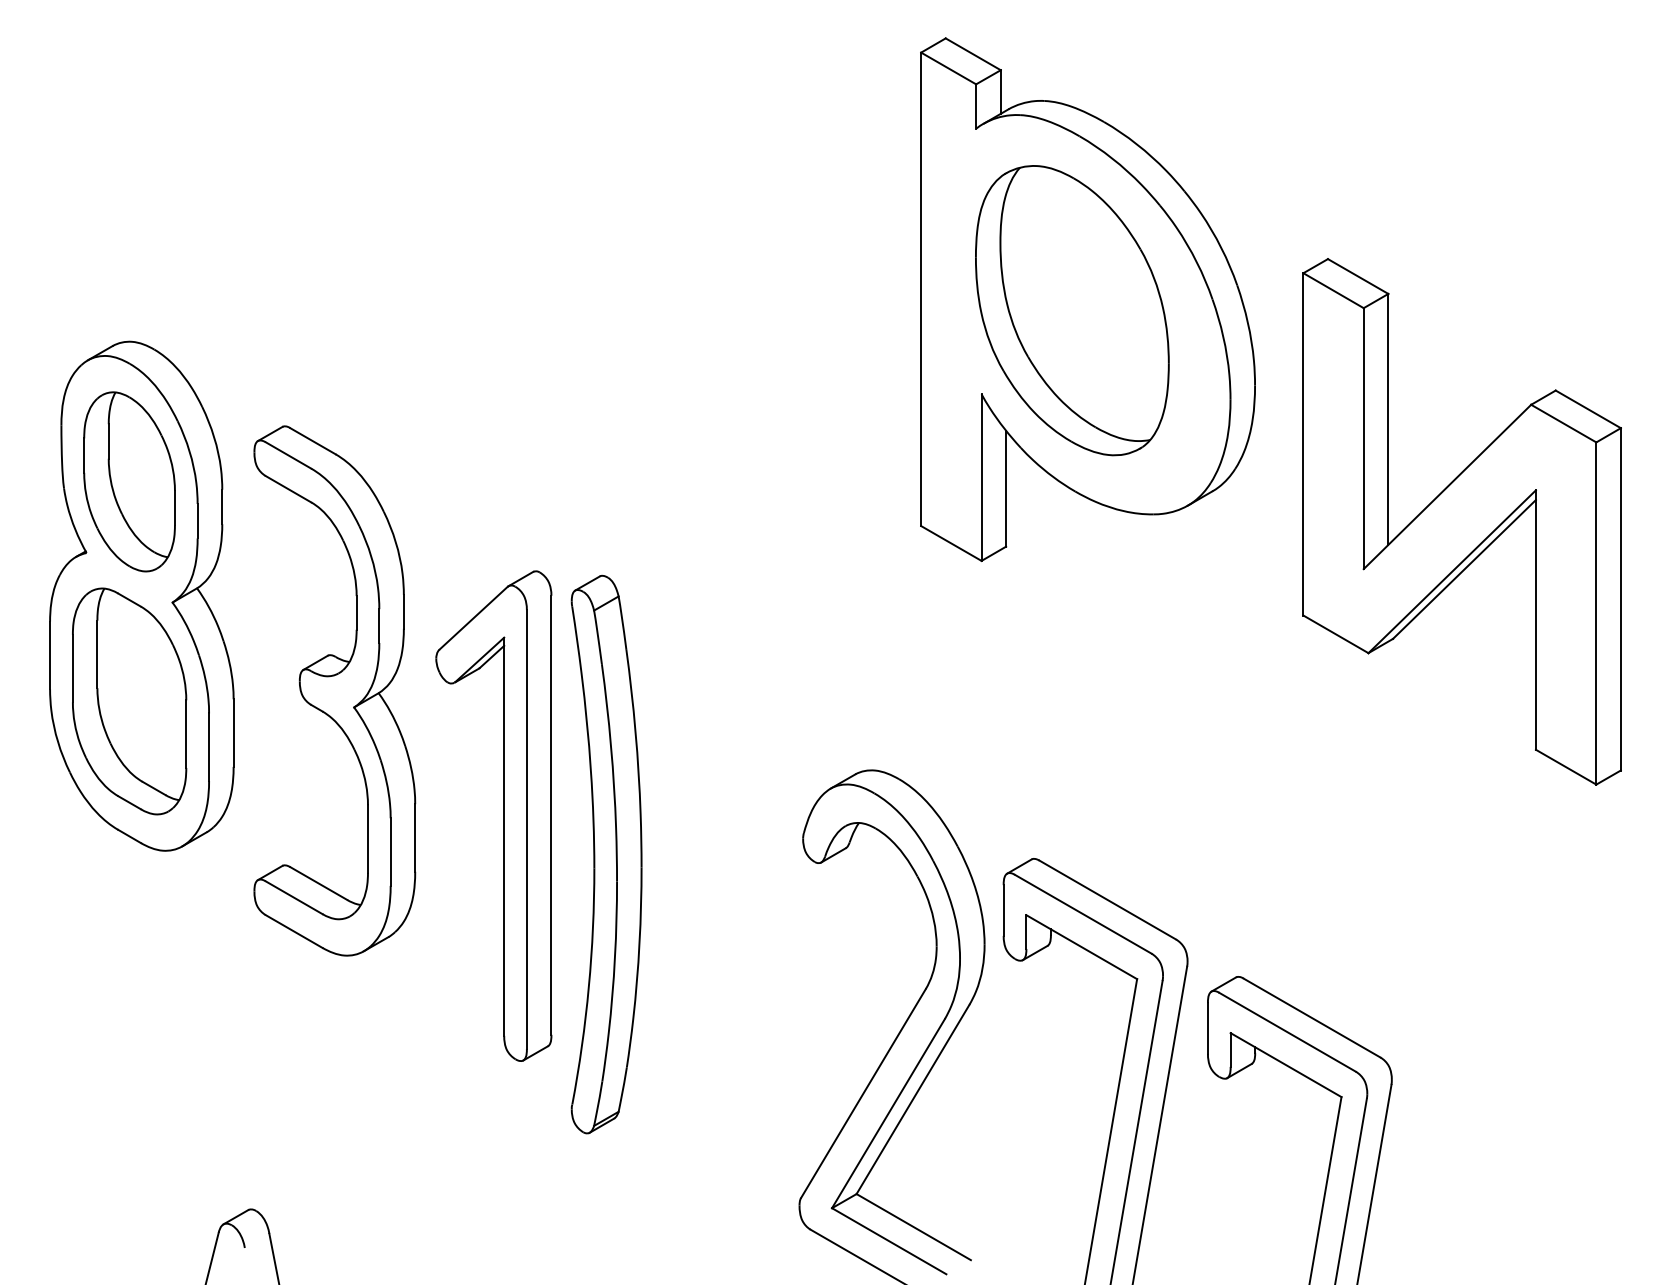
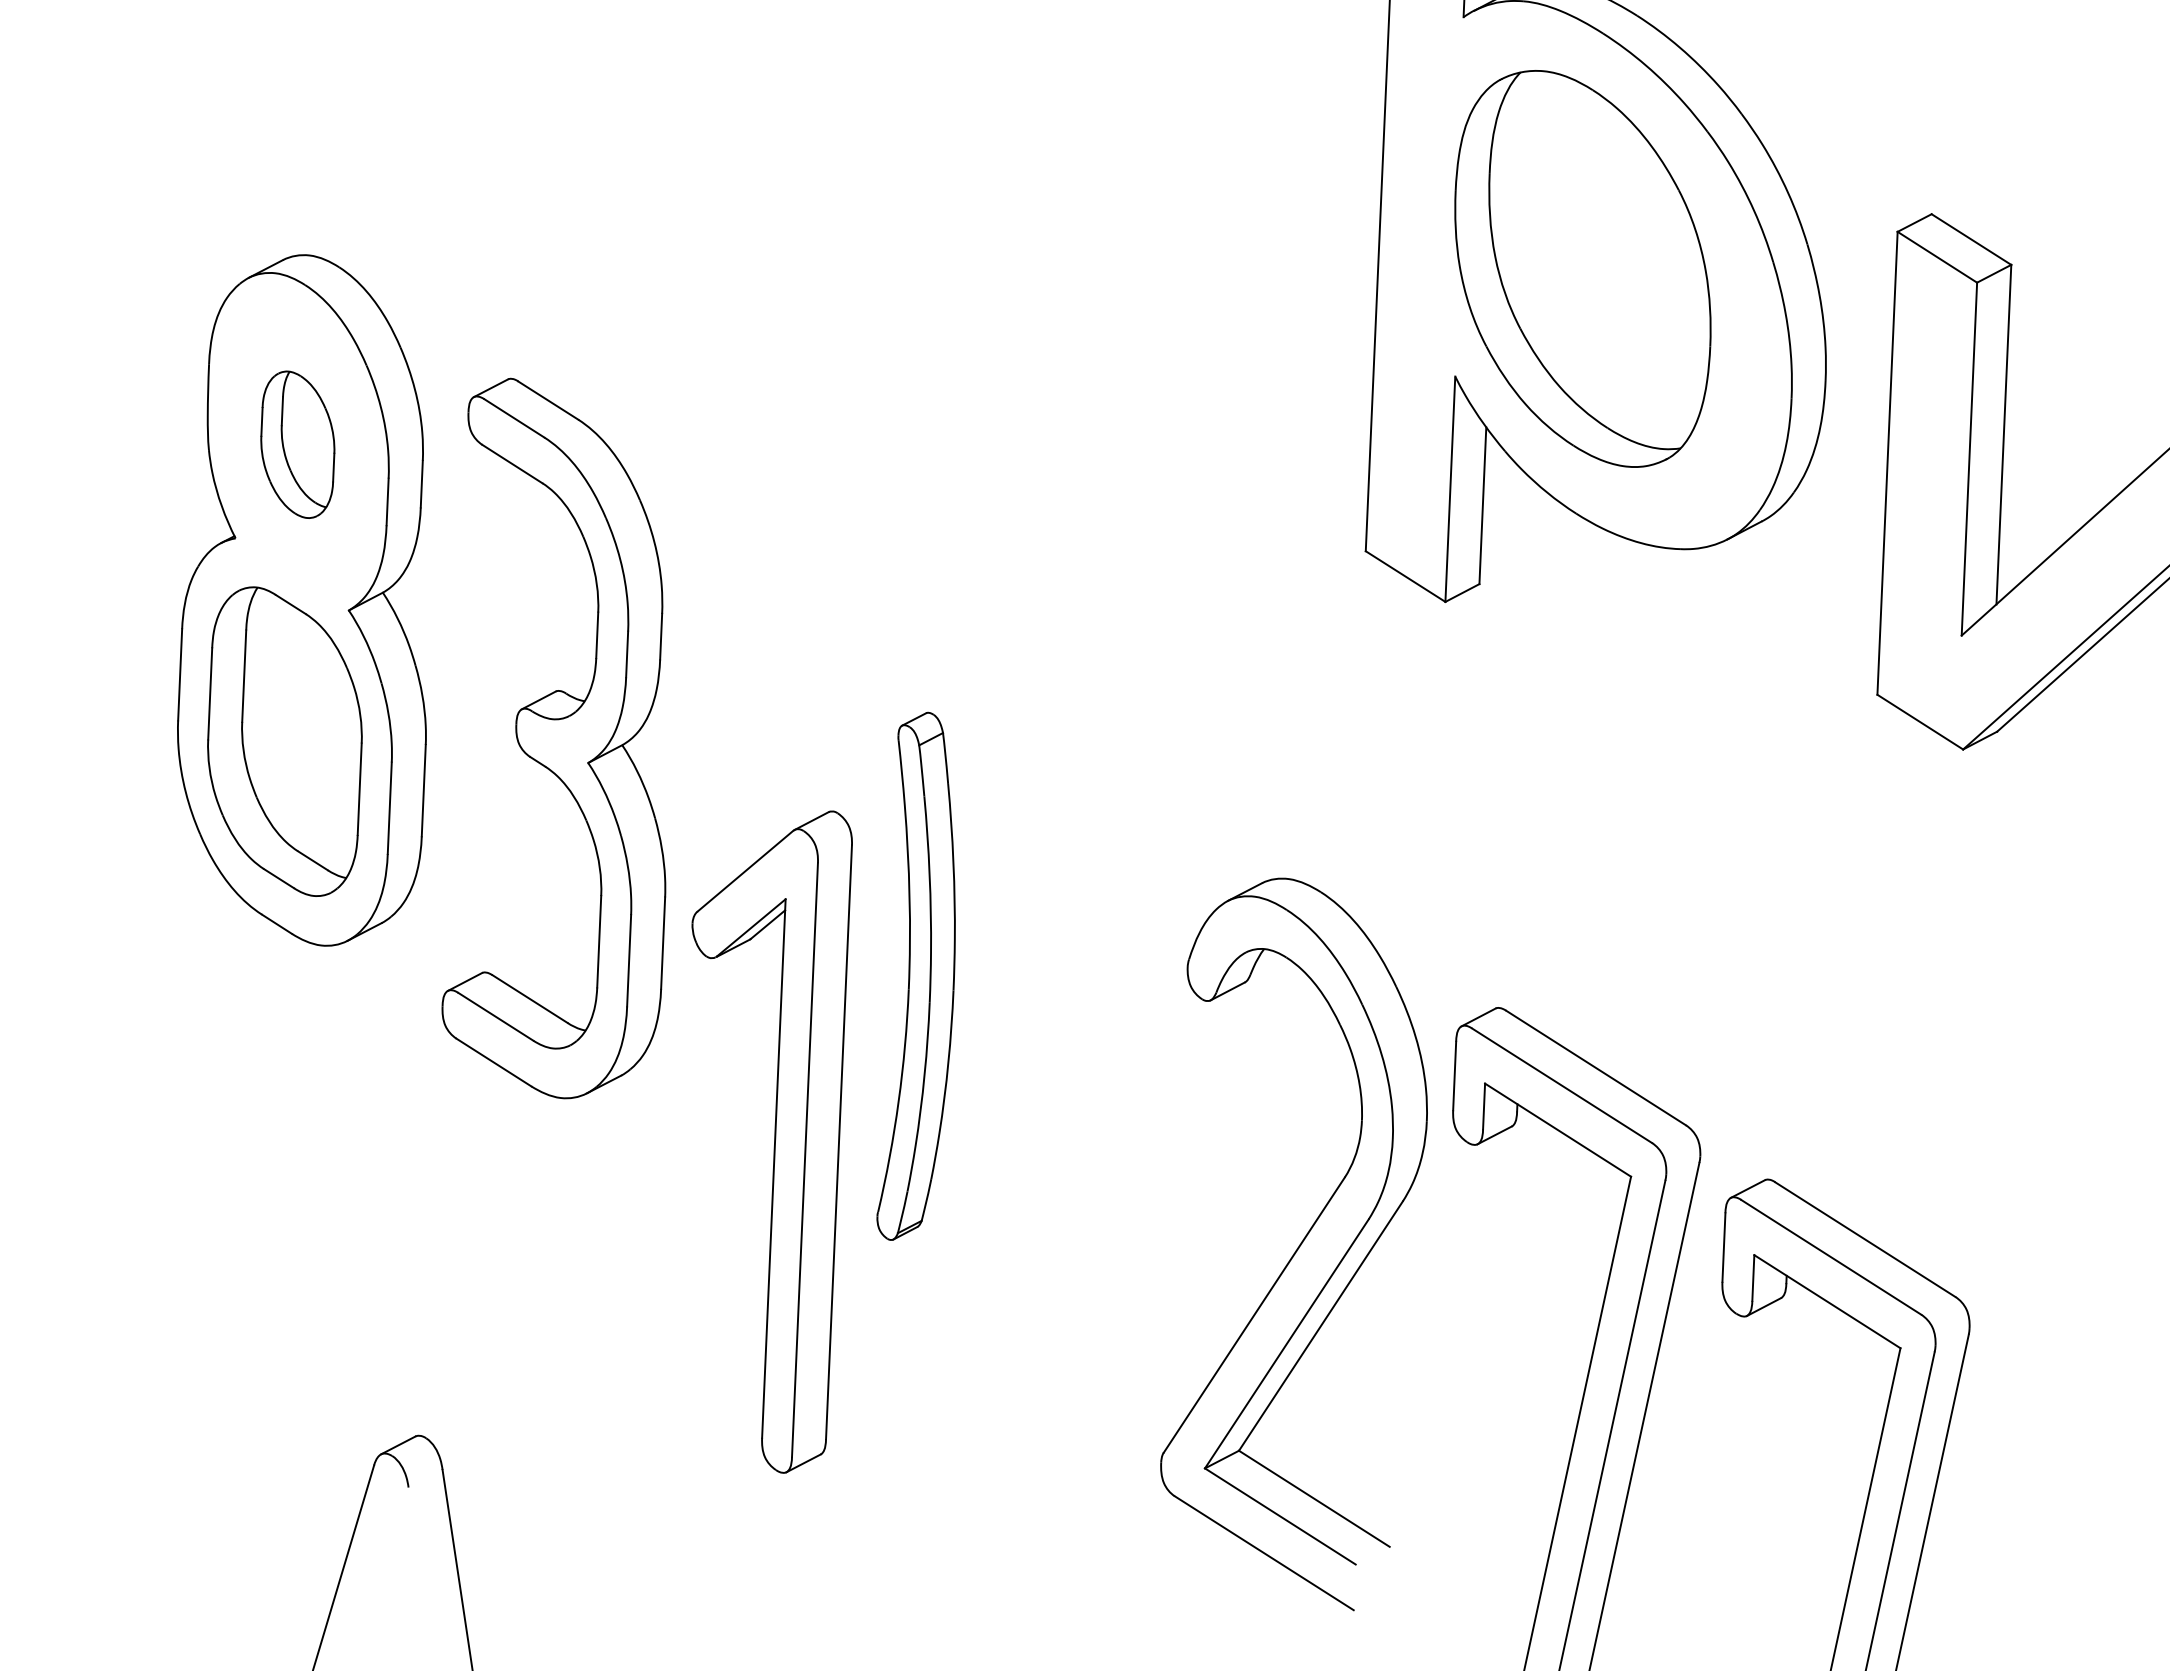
part: (129, 481) -> (297, 444), size x0.6
part: (503, 815) -> (774, 1139), moved
part: (606, 854) -> (920, 976), size x0.7

